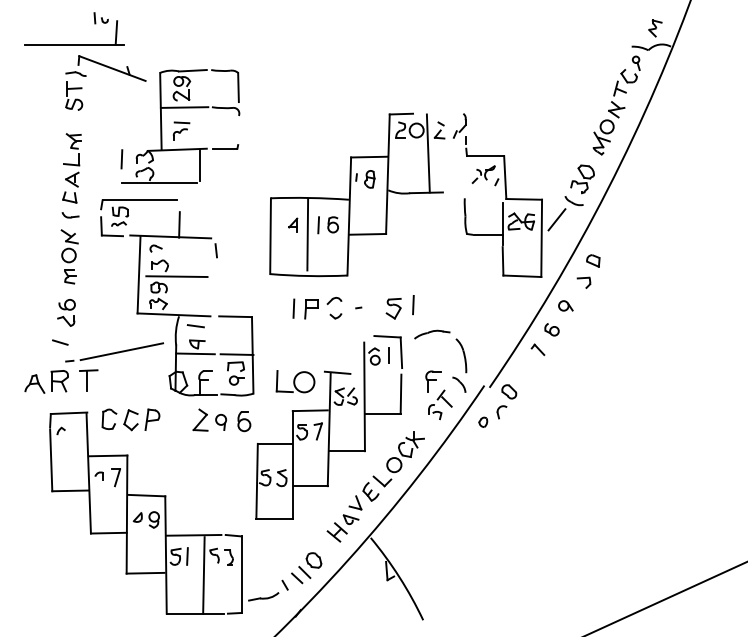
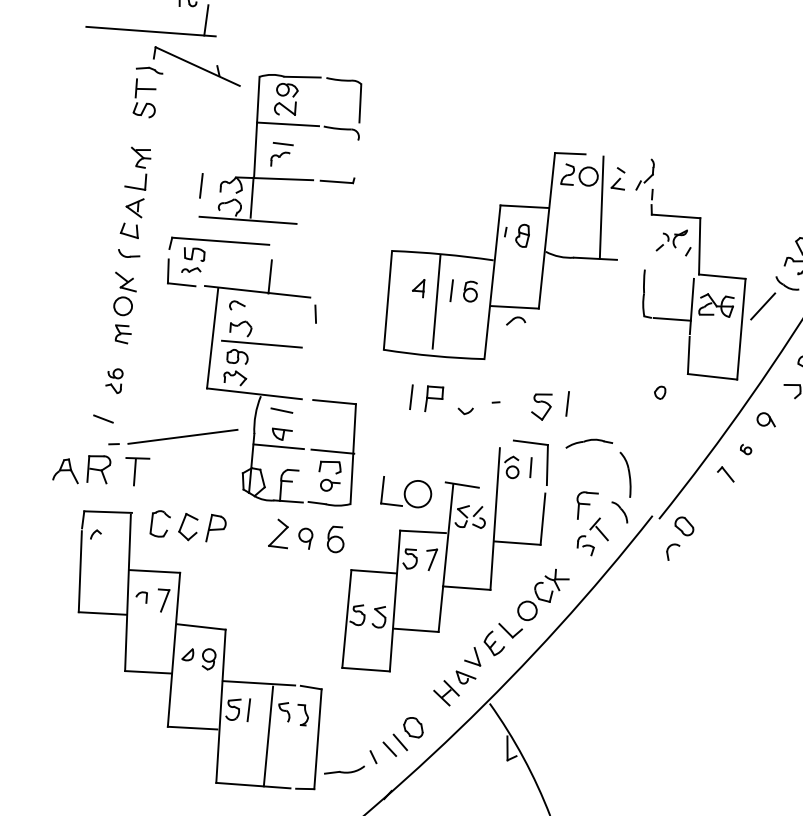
line: (200, 165) -> (252, 197), moved
part: (334, 300) -> (516, 320), moved
part: (66, 312) -> (114, 380), size x0.7
part: (551, 329) -> (745, 449), size x0.6
part: (483, 421) -> (660, 391), moved

